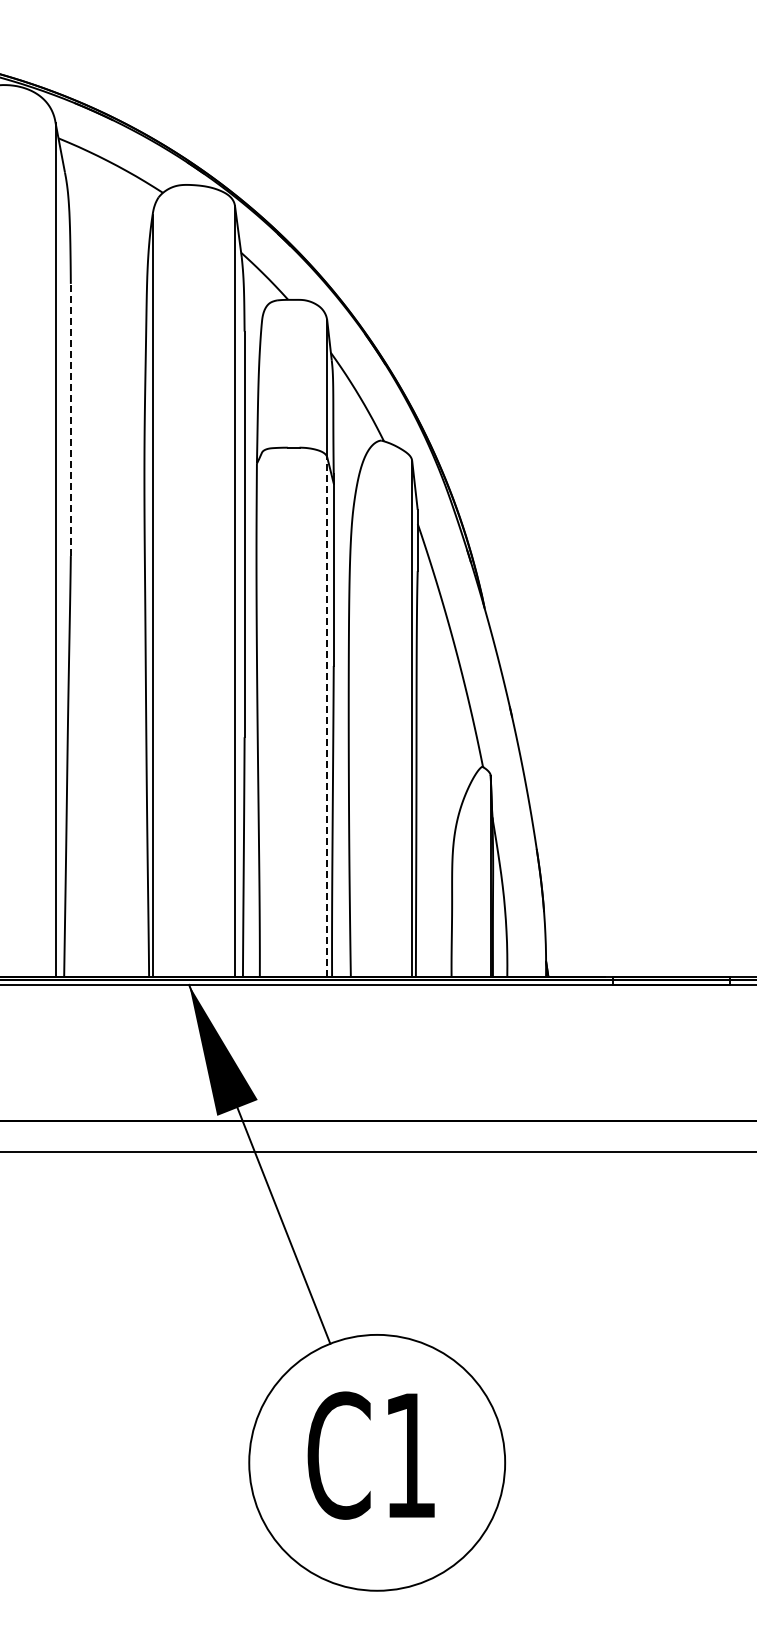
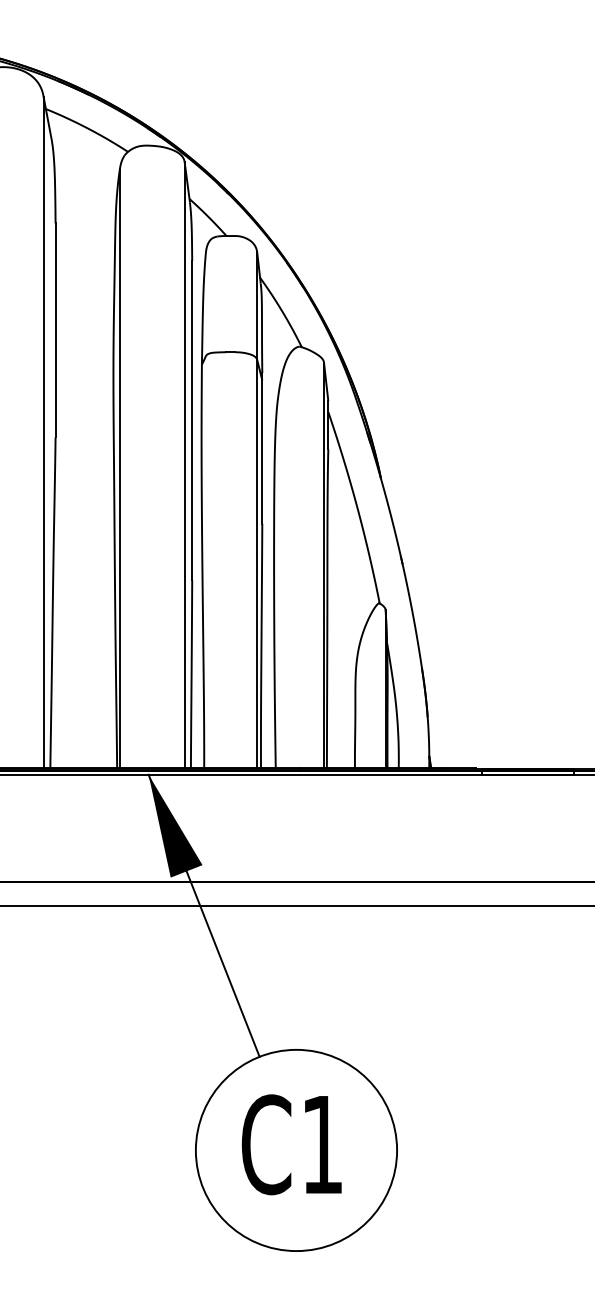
line: (70, 419) -> (55, 330), dashed -> solid
line: (327, 716) -> (257, 563), dashed -> solid

